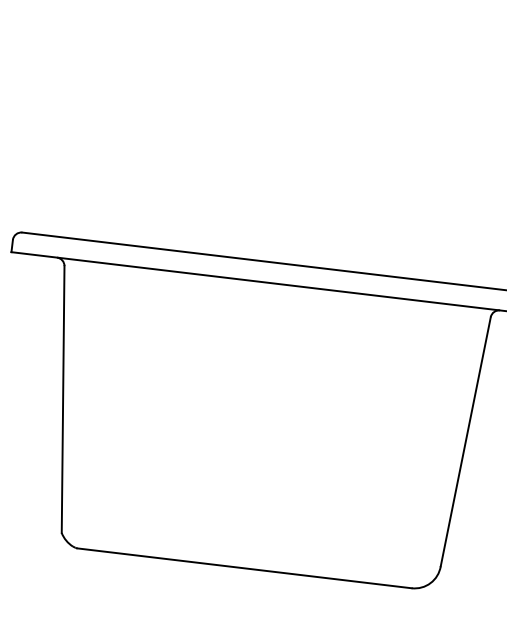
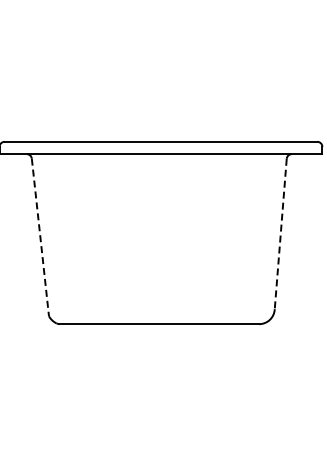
line: (63, 399) -> (40, 237), solid -> dashed
line: (465, 442) -> (280, 234), solid -> dashed

